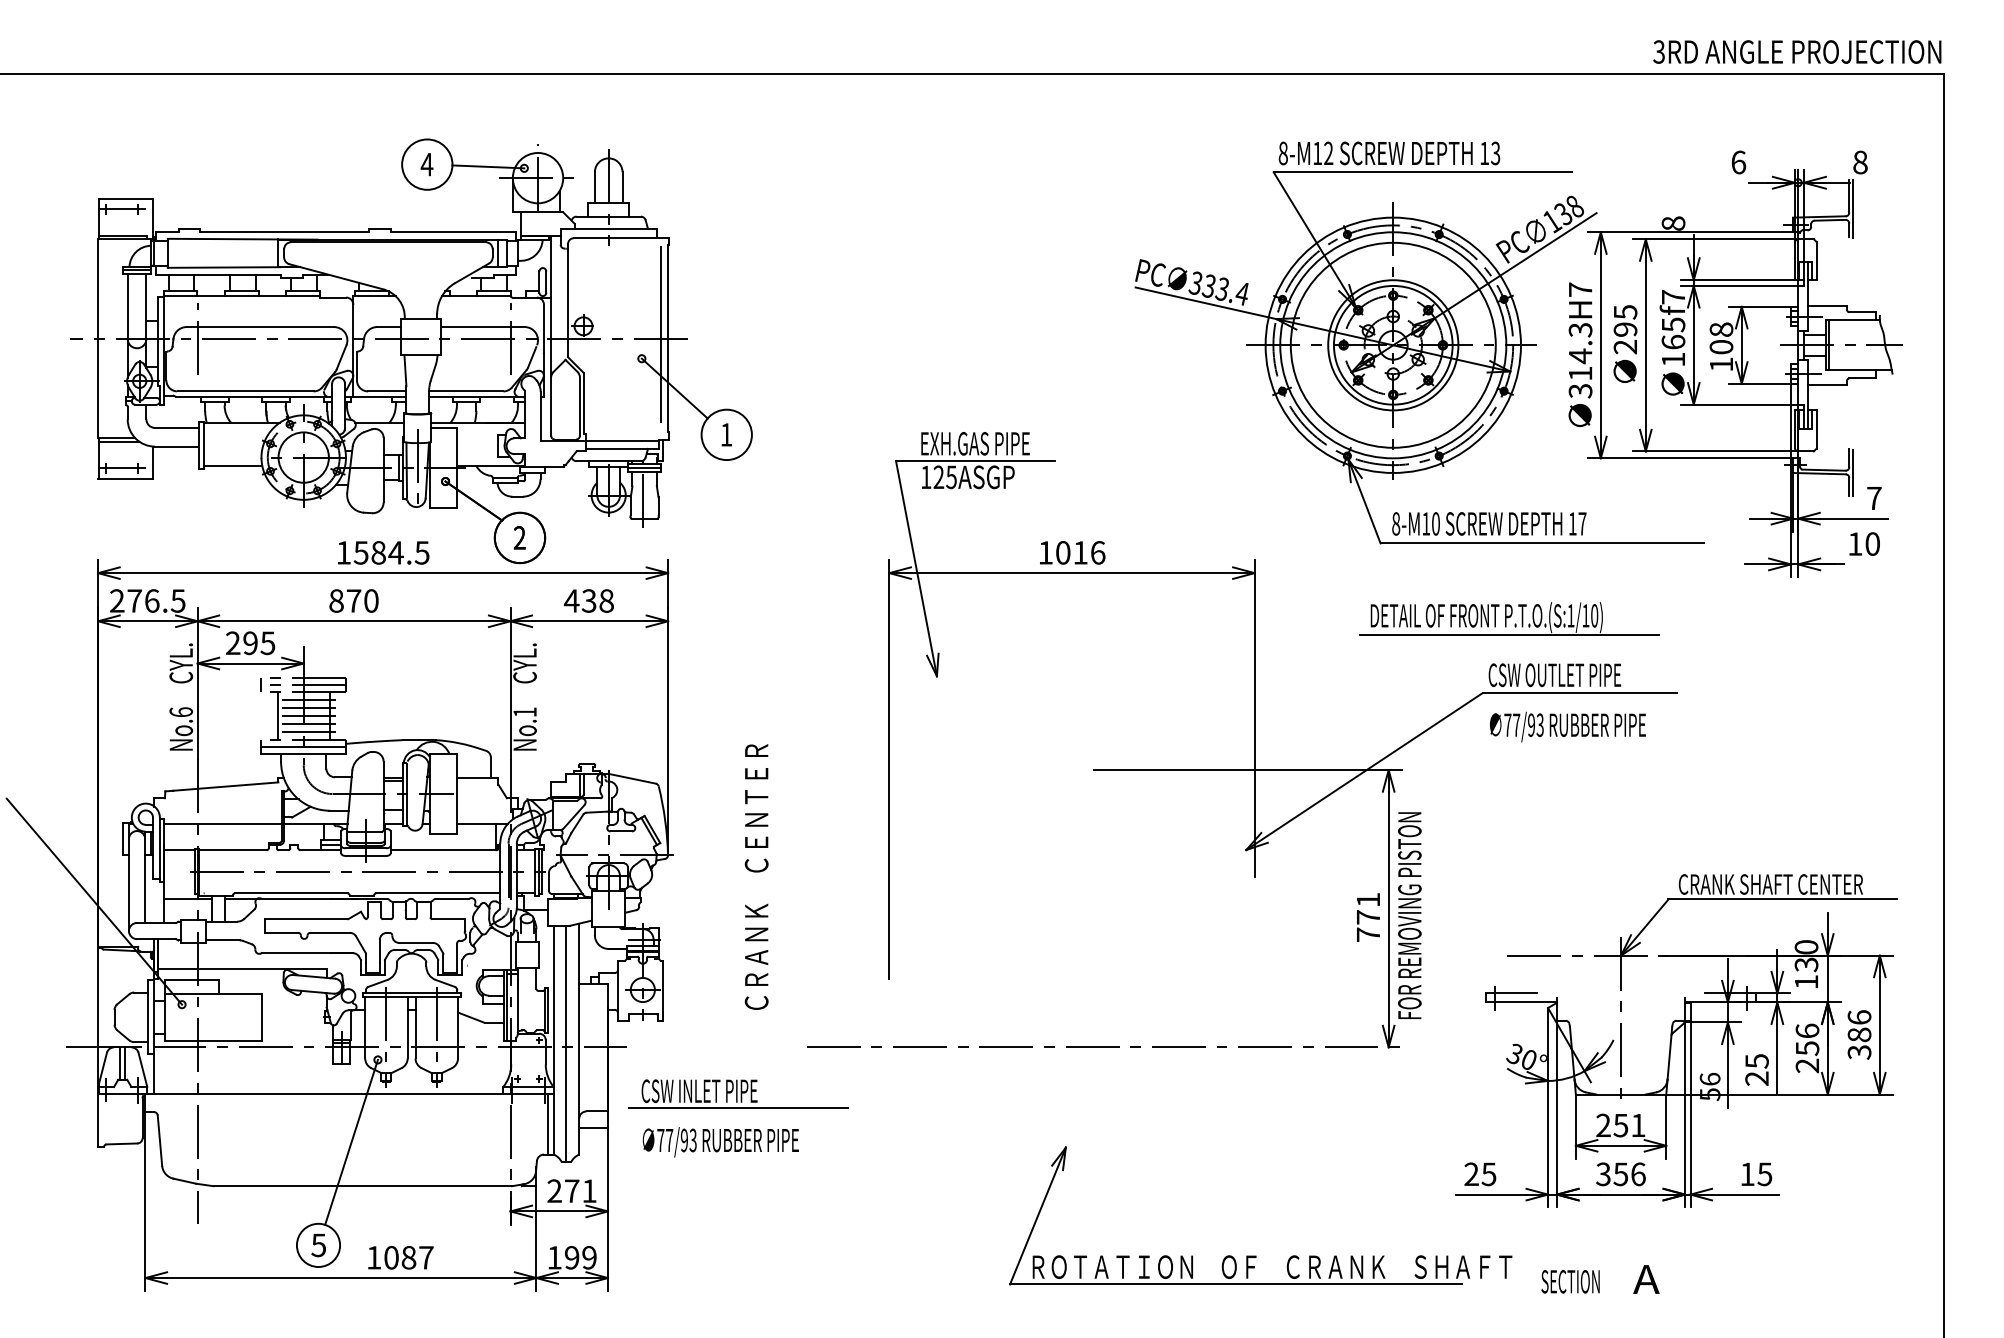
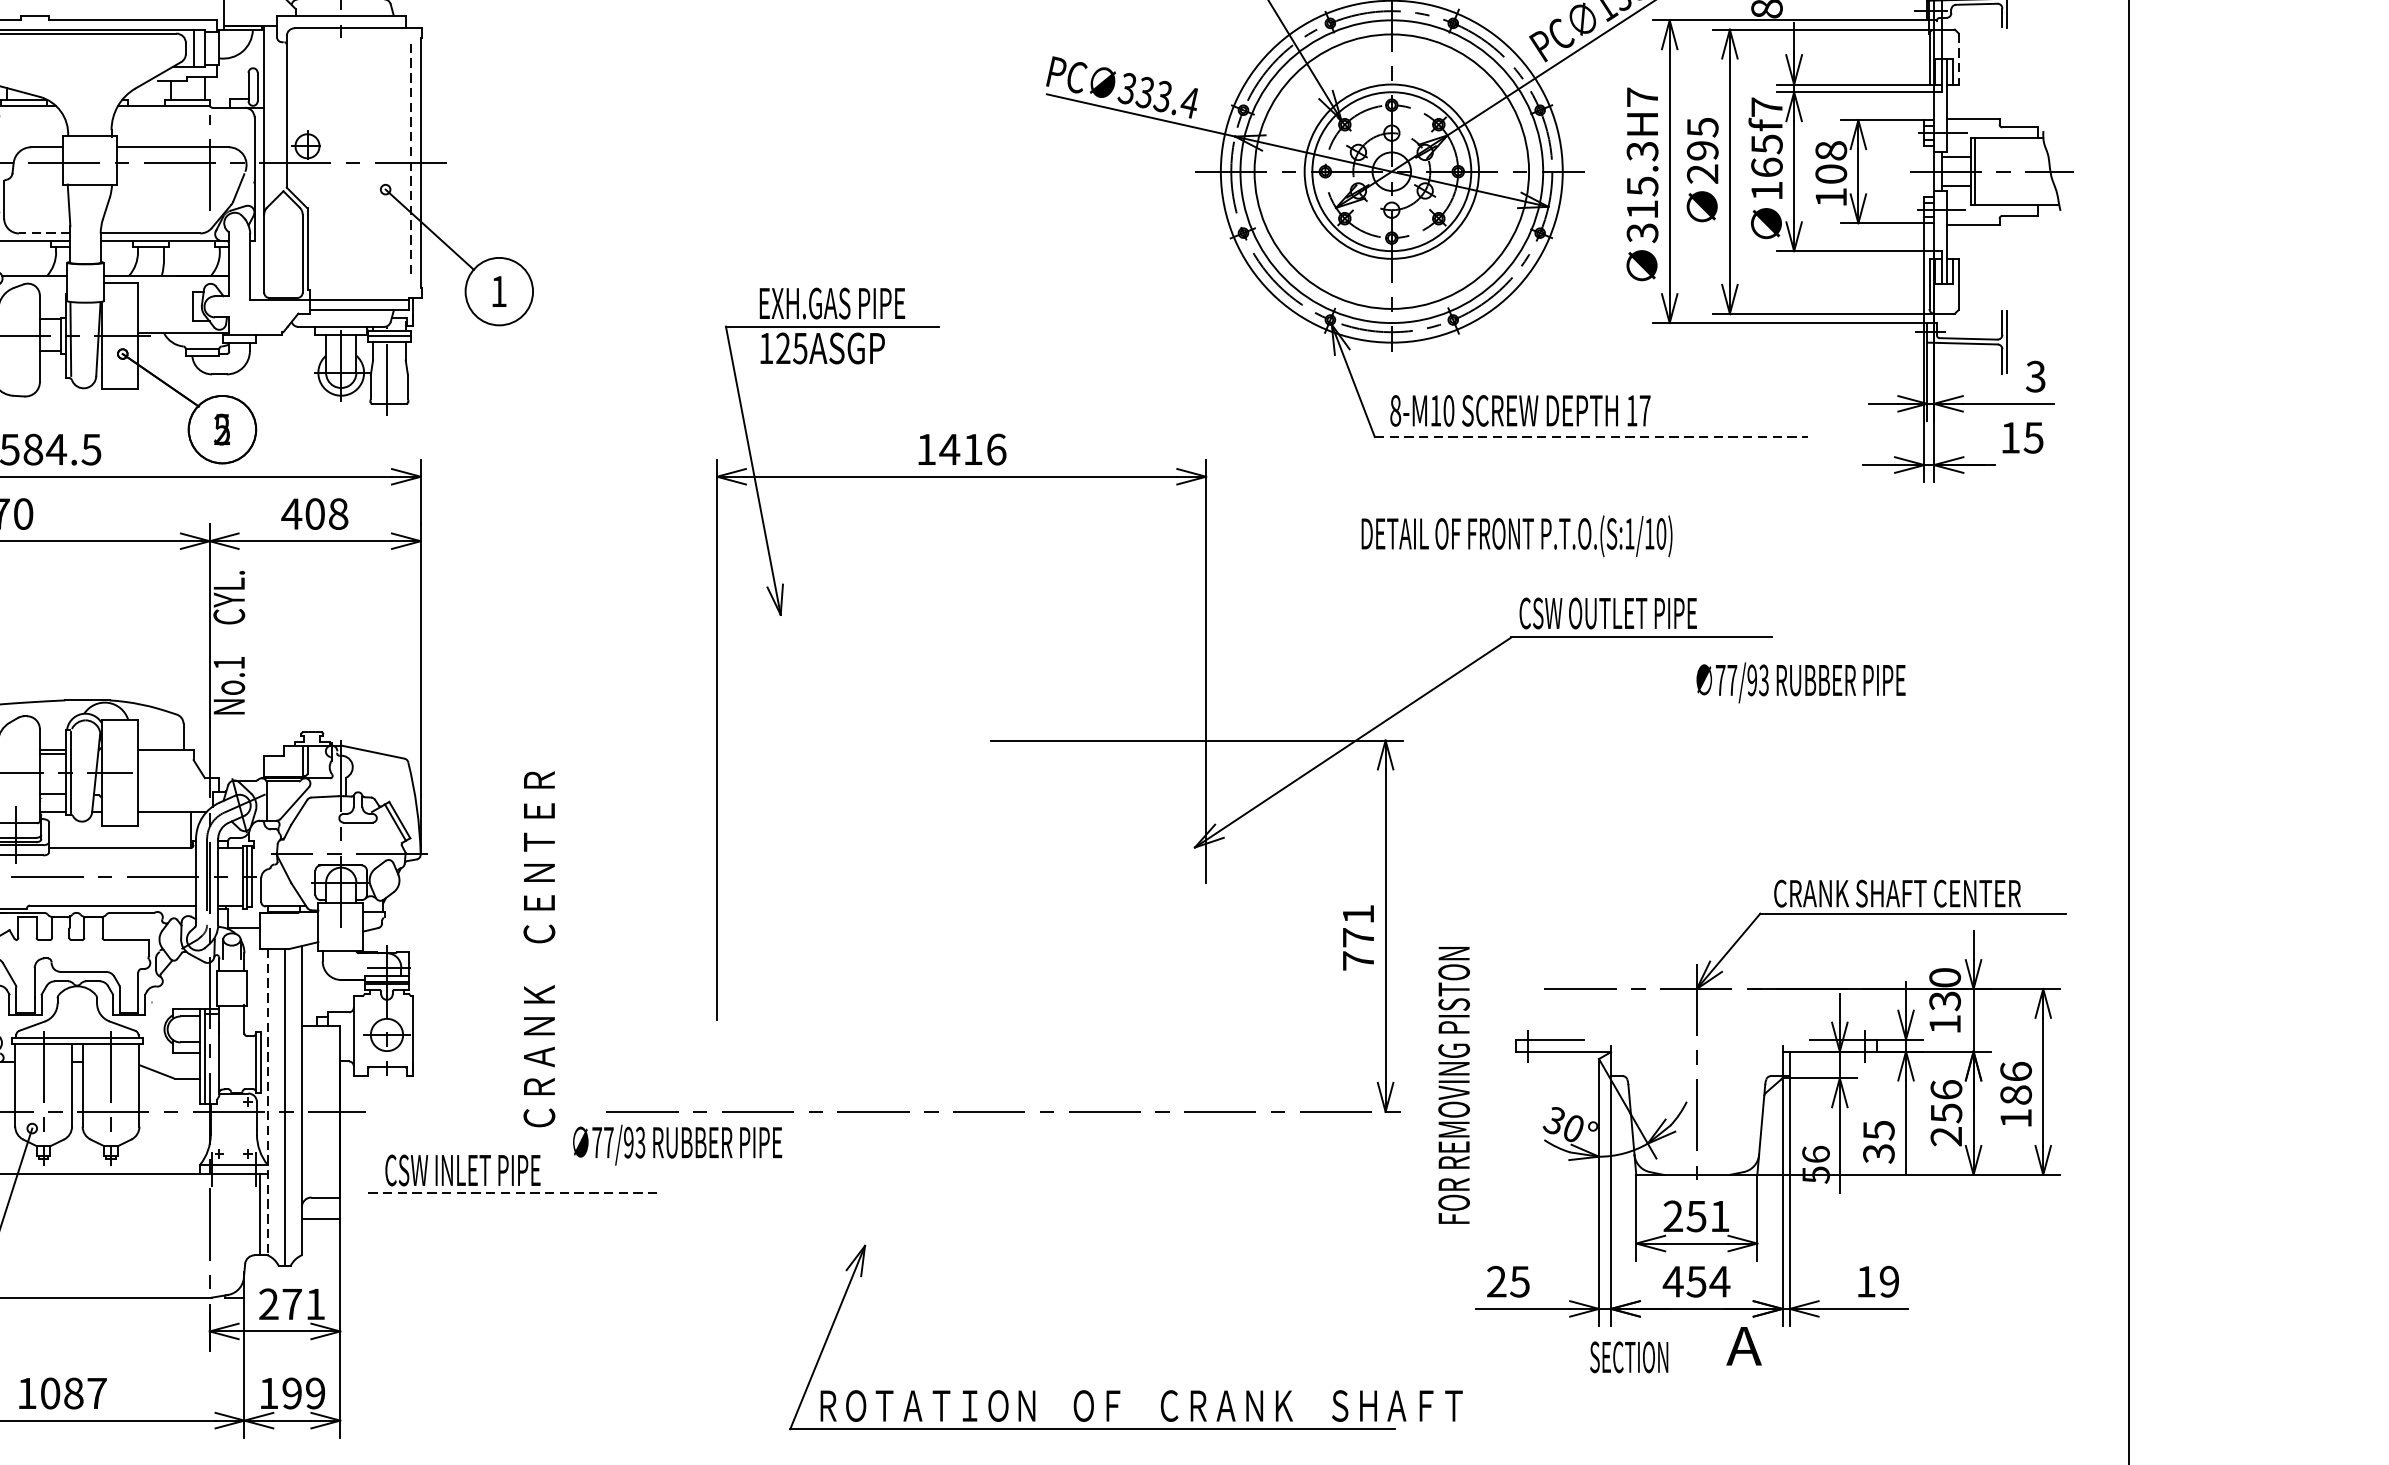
line: (1816, 261) -> (1958, 59), solid -> dashed
line: (660, 333) -> (410, 155), solid -> dashed
text: (1580, 356) -> (1642, 186), 314.3H7 -> 315.3H7
line: (386, 391) -> (43, 233), solid -> dashed
line: (417, 468) -> (85, 336), removed
text: (1873, 498) -> (2034, 376), 7 -> 3
text: (519, 537) -> (221, 429), 2 -> 5
line: (1542, 543) -> (1591, 437), solid -> dashed
text: (1872, 543) -> (2033, 437), 10 -> 15
text: (1062, 552) -> (948, 449), 1016 -> 1416
text: (588, 600) -> (314, 513), 438 -> 408
line: (1509, 634) -> (1547, 558), removed
text: (1567, 726) -> (1800, 682), moved
text: (756, 876) -> (539, 948), moved
text: (1409, 915) -> (1453, 1085), moved
line: (553, 1040) -> (267, 1102), solid -> dashed
text: (1859, 1052) -> (2016, 1118), 386 -> 186
text: (1756, 1078) -> (1878, 1153), 25 -> 35
line: (738, 1108) -> (515, 1193), solid -> dashed
text: (720, 1142) -> (677, 1145), moved
text: (1620, 1174) -> (1696, 1281), 356 -> 454
text: (1764, 1174) -> (1888, 1281), 15 -> 19
part: (1256, 1255) -> (1120, 1390), moved
text: (1646, 1279) -> (1744, 1346), moved
text: (1570, 1281) -> (1629, 1356), moved

